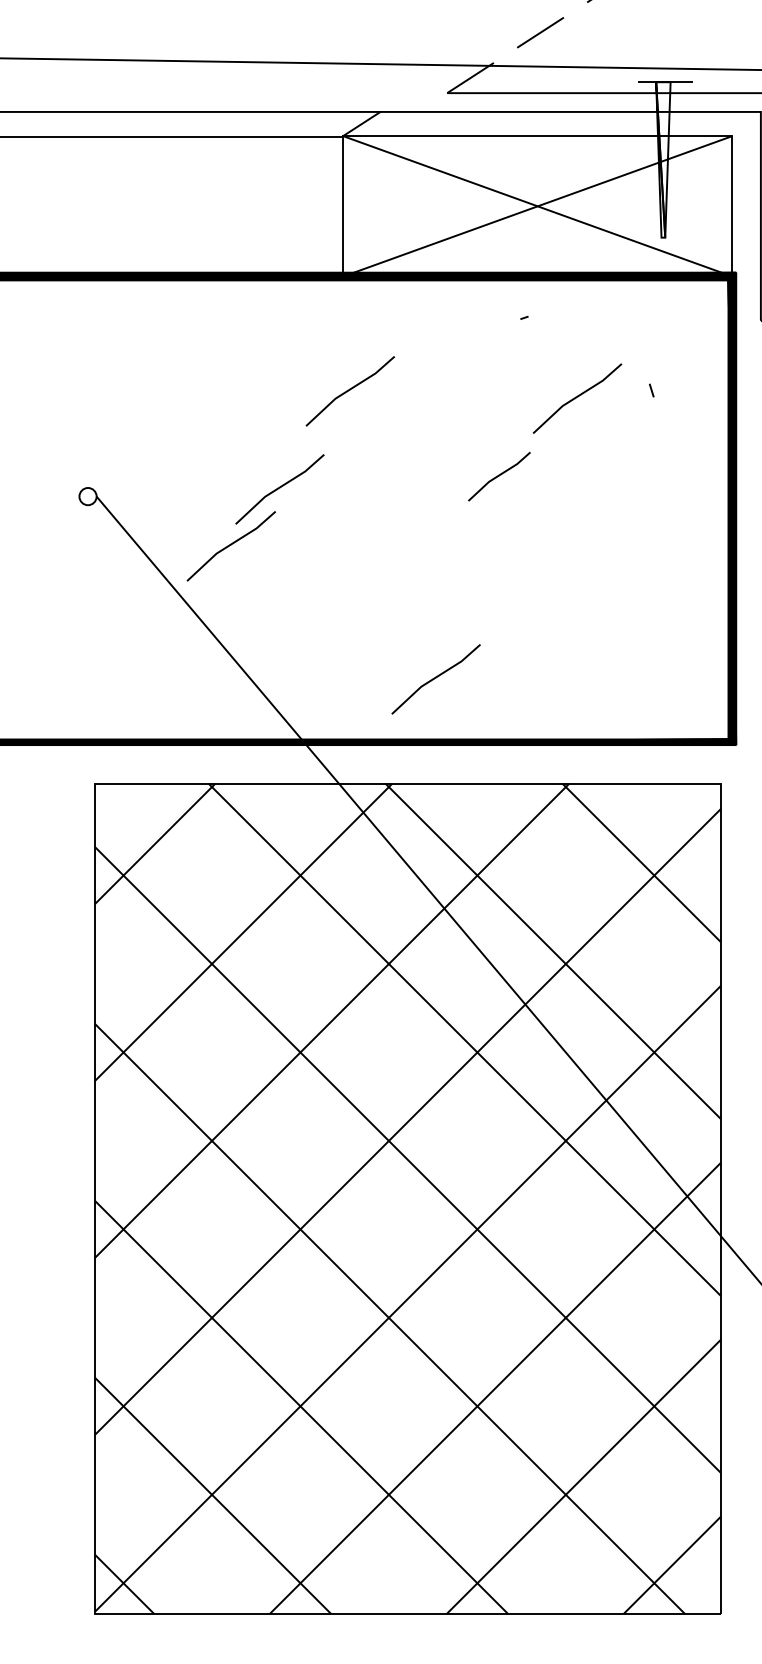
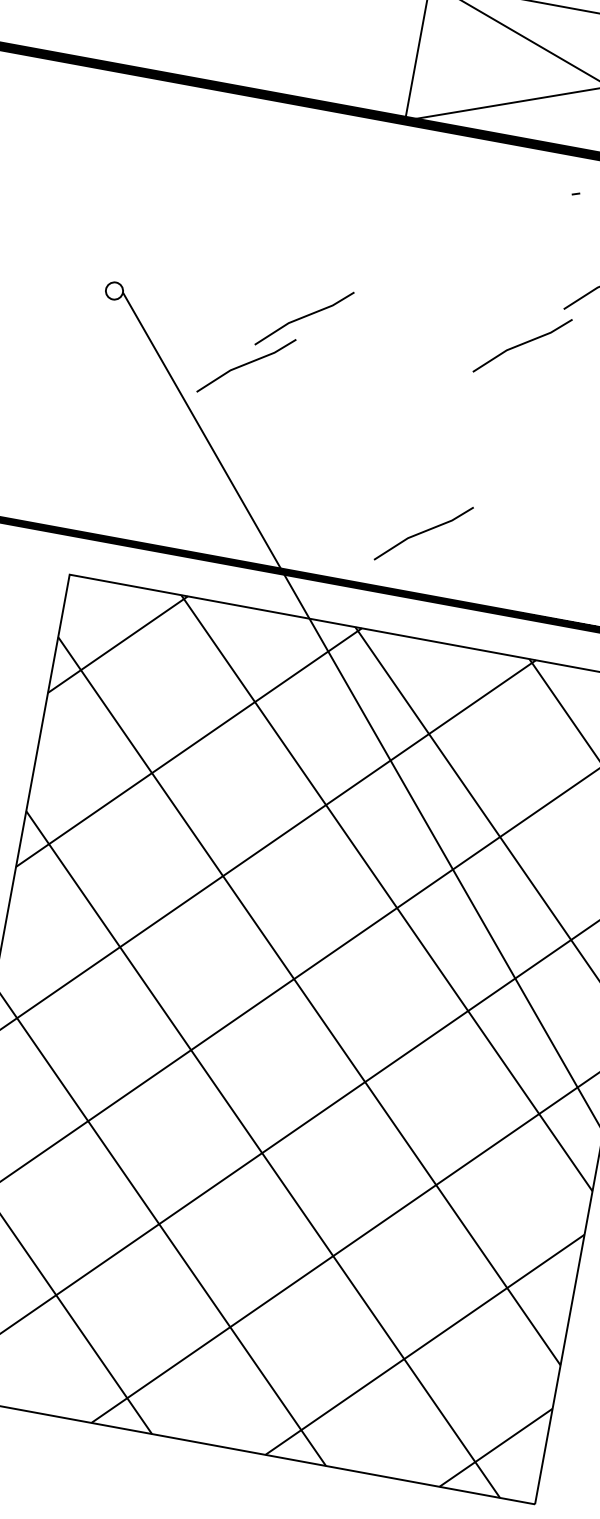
part: (349, 391) -> (390, 234), removed
part: (499, 476) -> (522, 345), size x1.43

